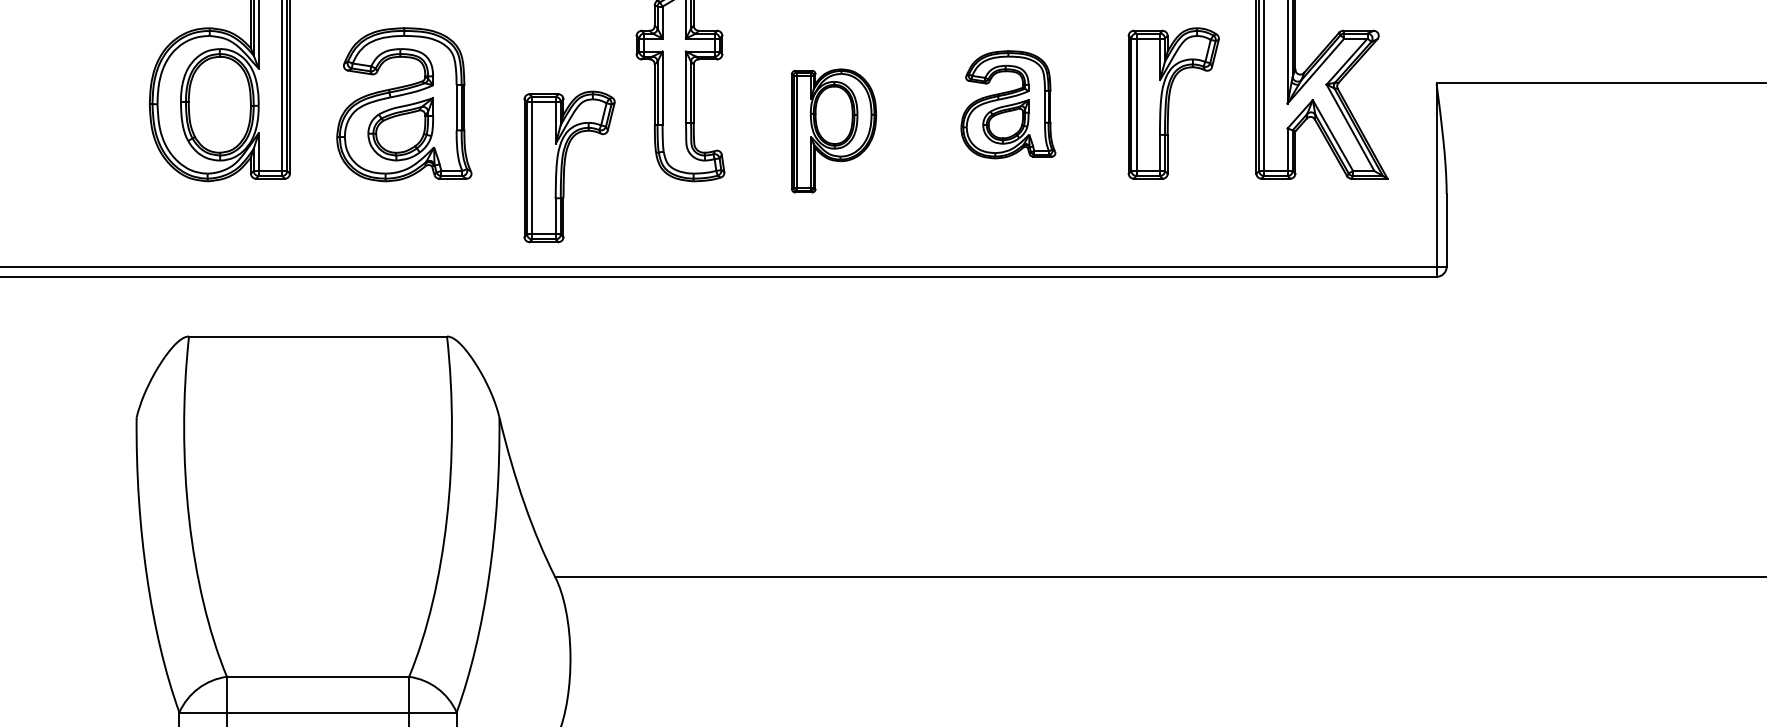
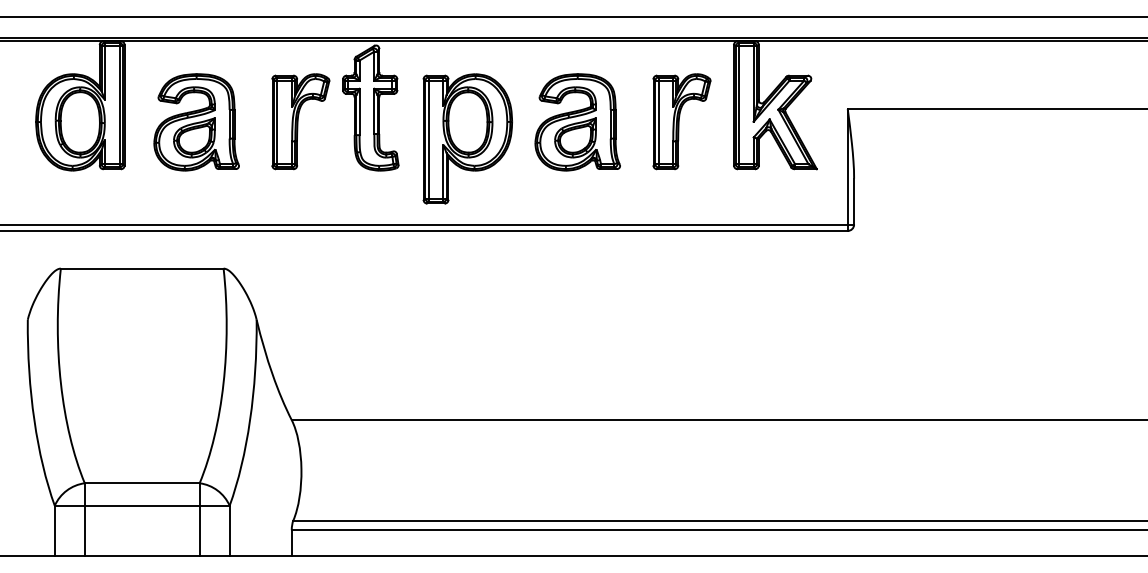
part: (1008, 104) -> (577, 122), size x1.43
part: (833, 130) -> (467, 138), size x1.67
part: (568, 166) -> (300, 121), moved

